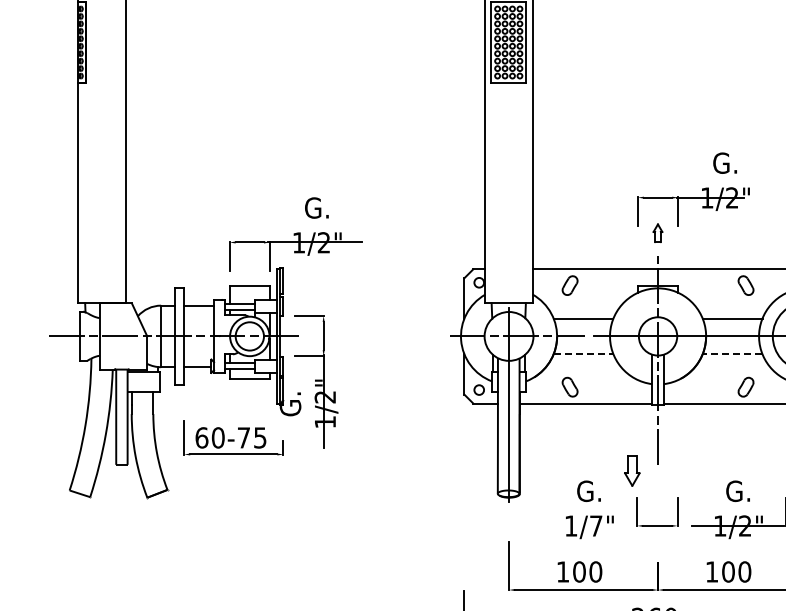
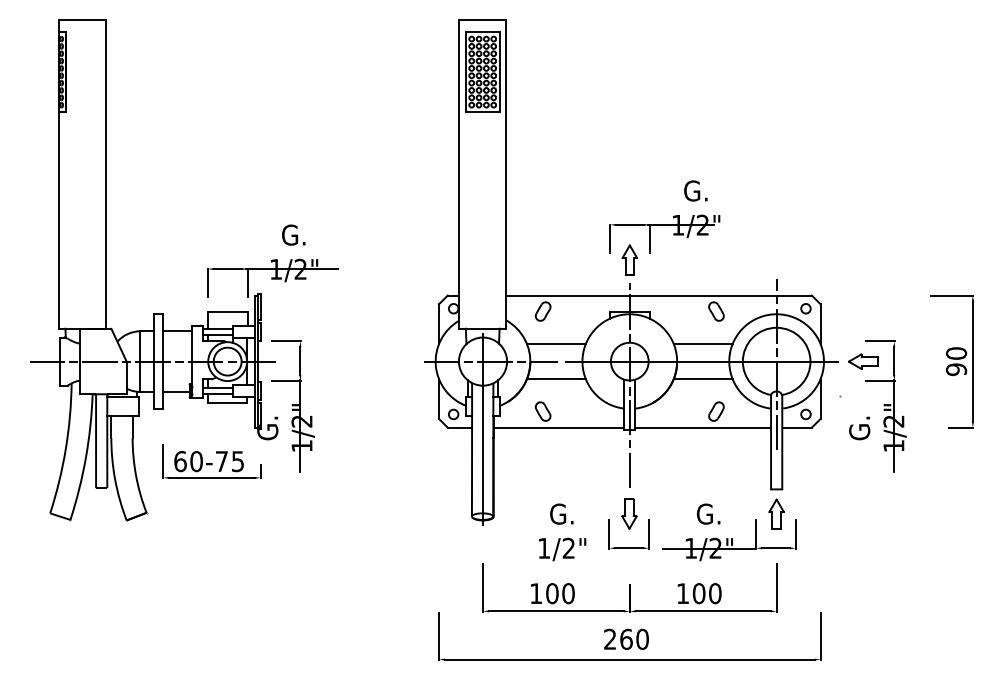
part: (657, 232) -> (629, 259), size x1.67
line: (583, 354) -> (556, 379), dashed -> solid
line: (731, 354) -> (702, 379), dashed -> solid
part: (632, 470) -> (629, 513), moved
text: (595, 525) -> (568, 547), 1/7" -> 1/2"

